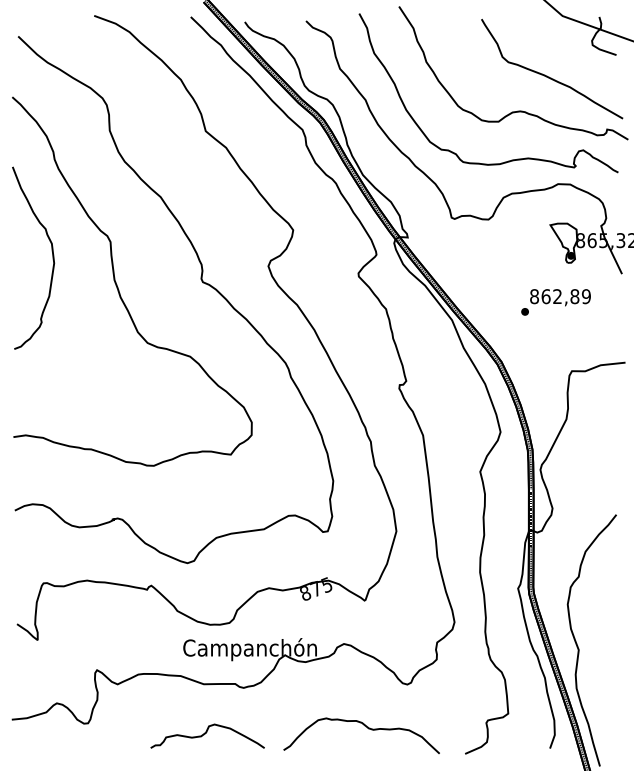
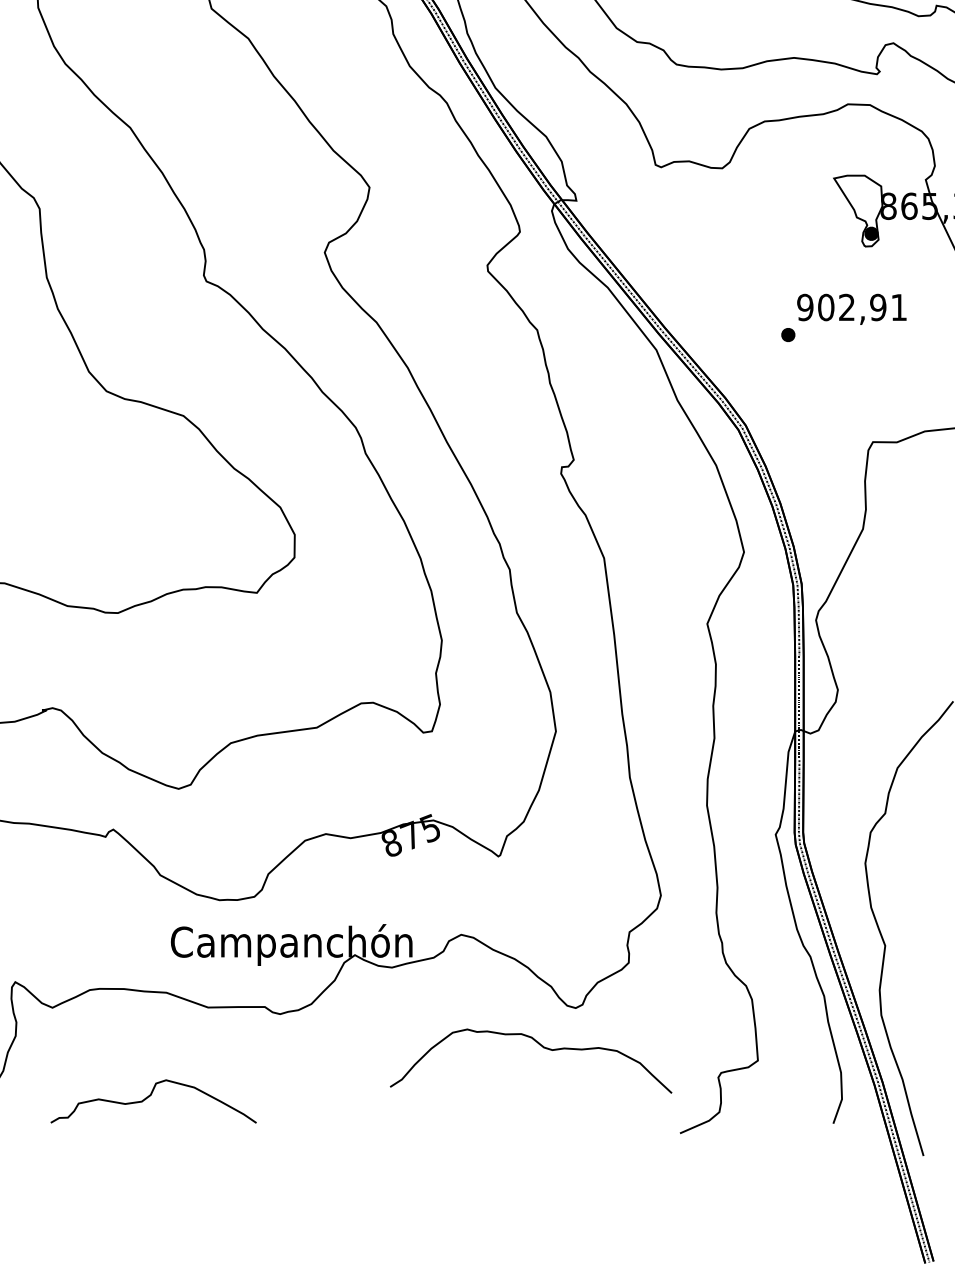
text: (560, 296) -> (852, 307), 862,89 -> 902,91
curve: (367, 728) -> (541, 1047), moved
curve: (206, 733) -> (151, 1096), moved

